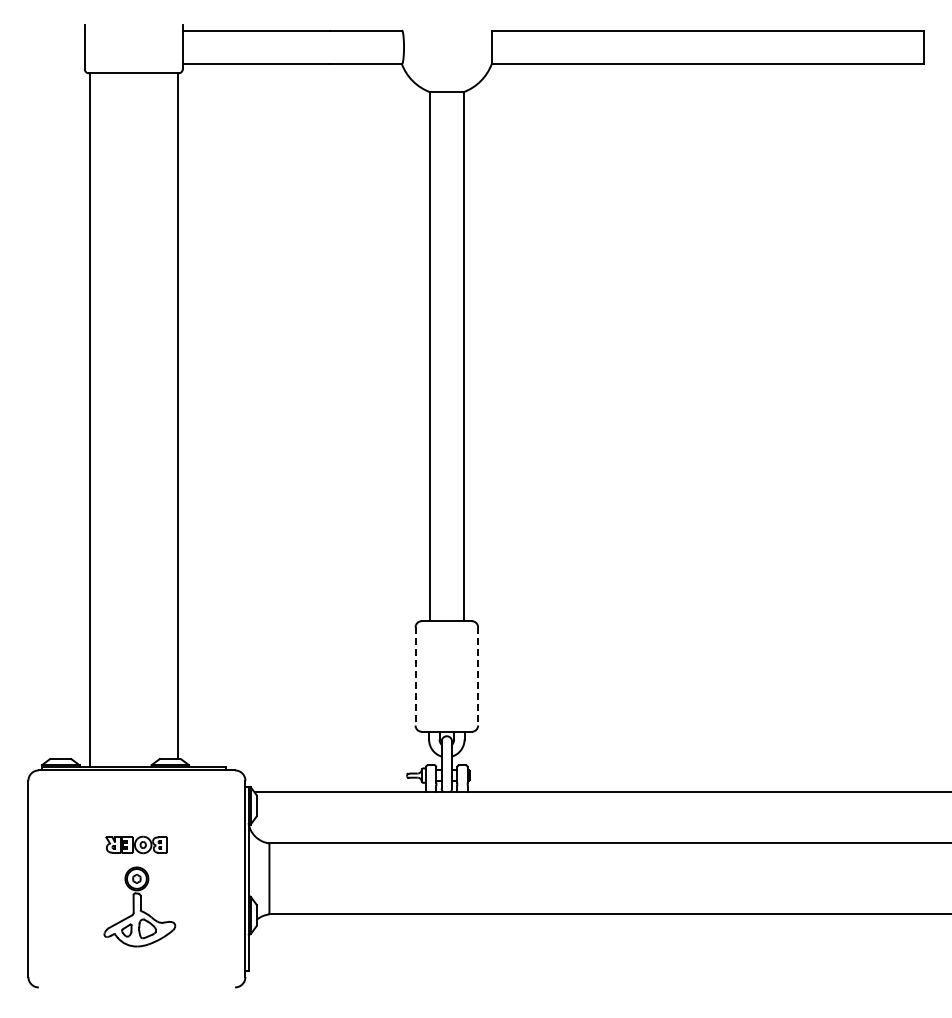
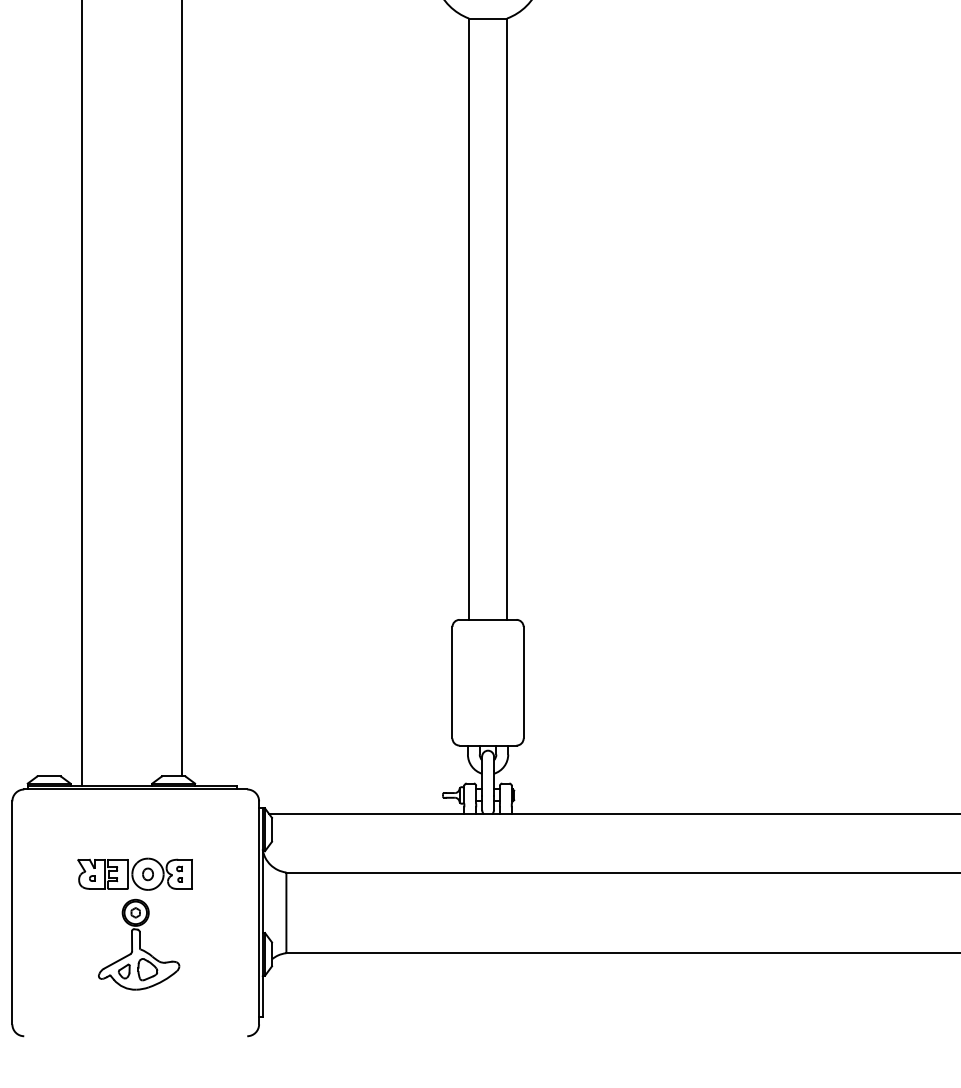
line: (415, 676) -> (452, 682), dashed -> solid
line: (478, 676) -> (524, 682), dashed -> solid
part: (136, 844) -> (135, 873), size x1.67

